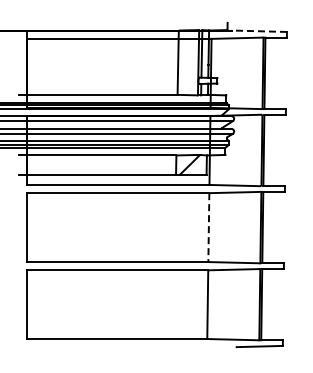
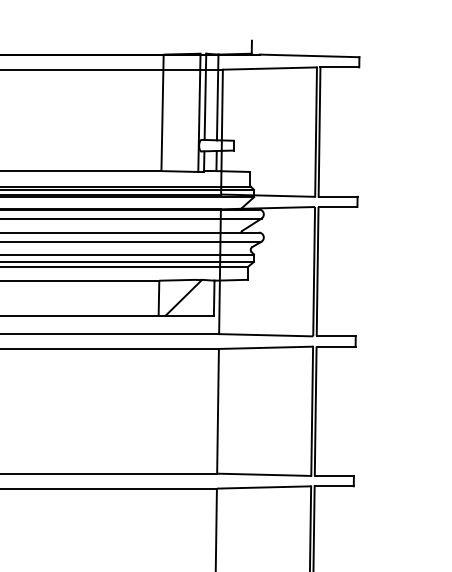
line: (259, 31) -> (309, 56), dashed -> solid
line: (208, 228) -> (217, 412), dashed -> solid

